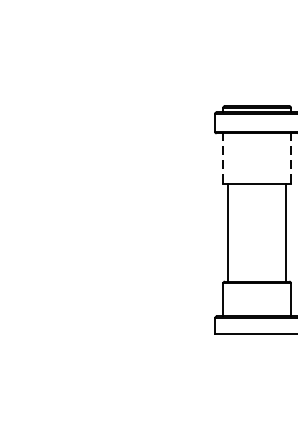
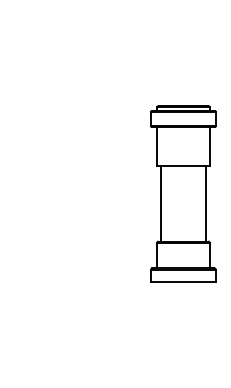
line: (223, 157) -> (157, 145), dashed -> solid
line: (290, 157) -> (209, 145), dashed -> solid

